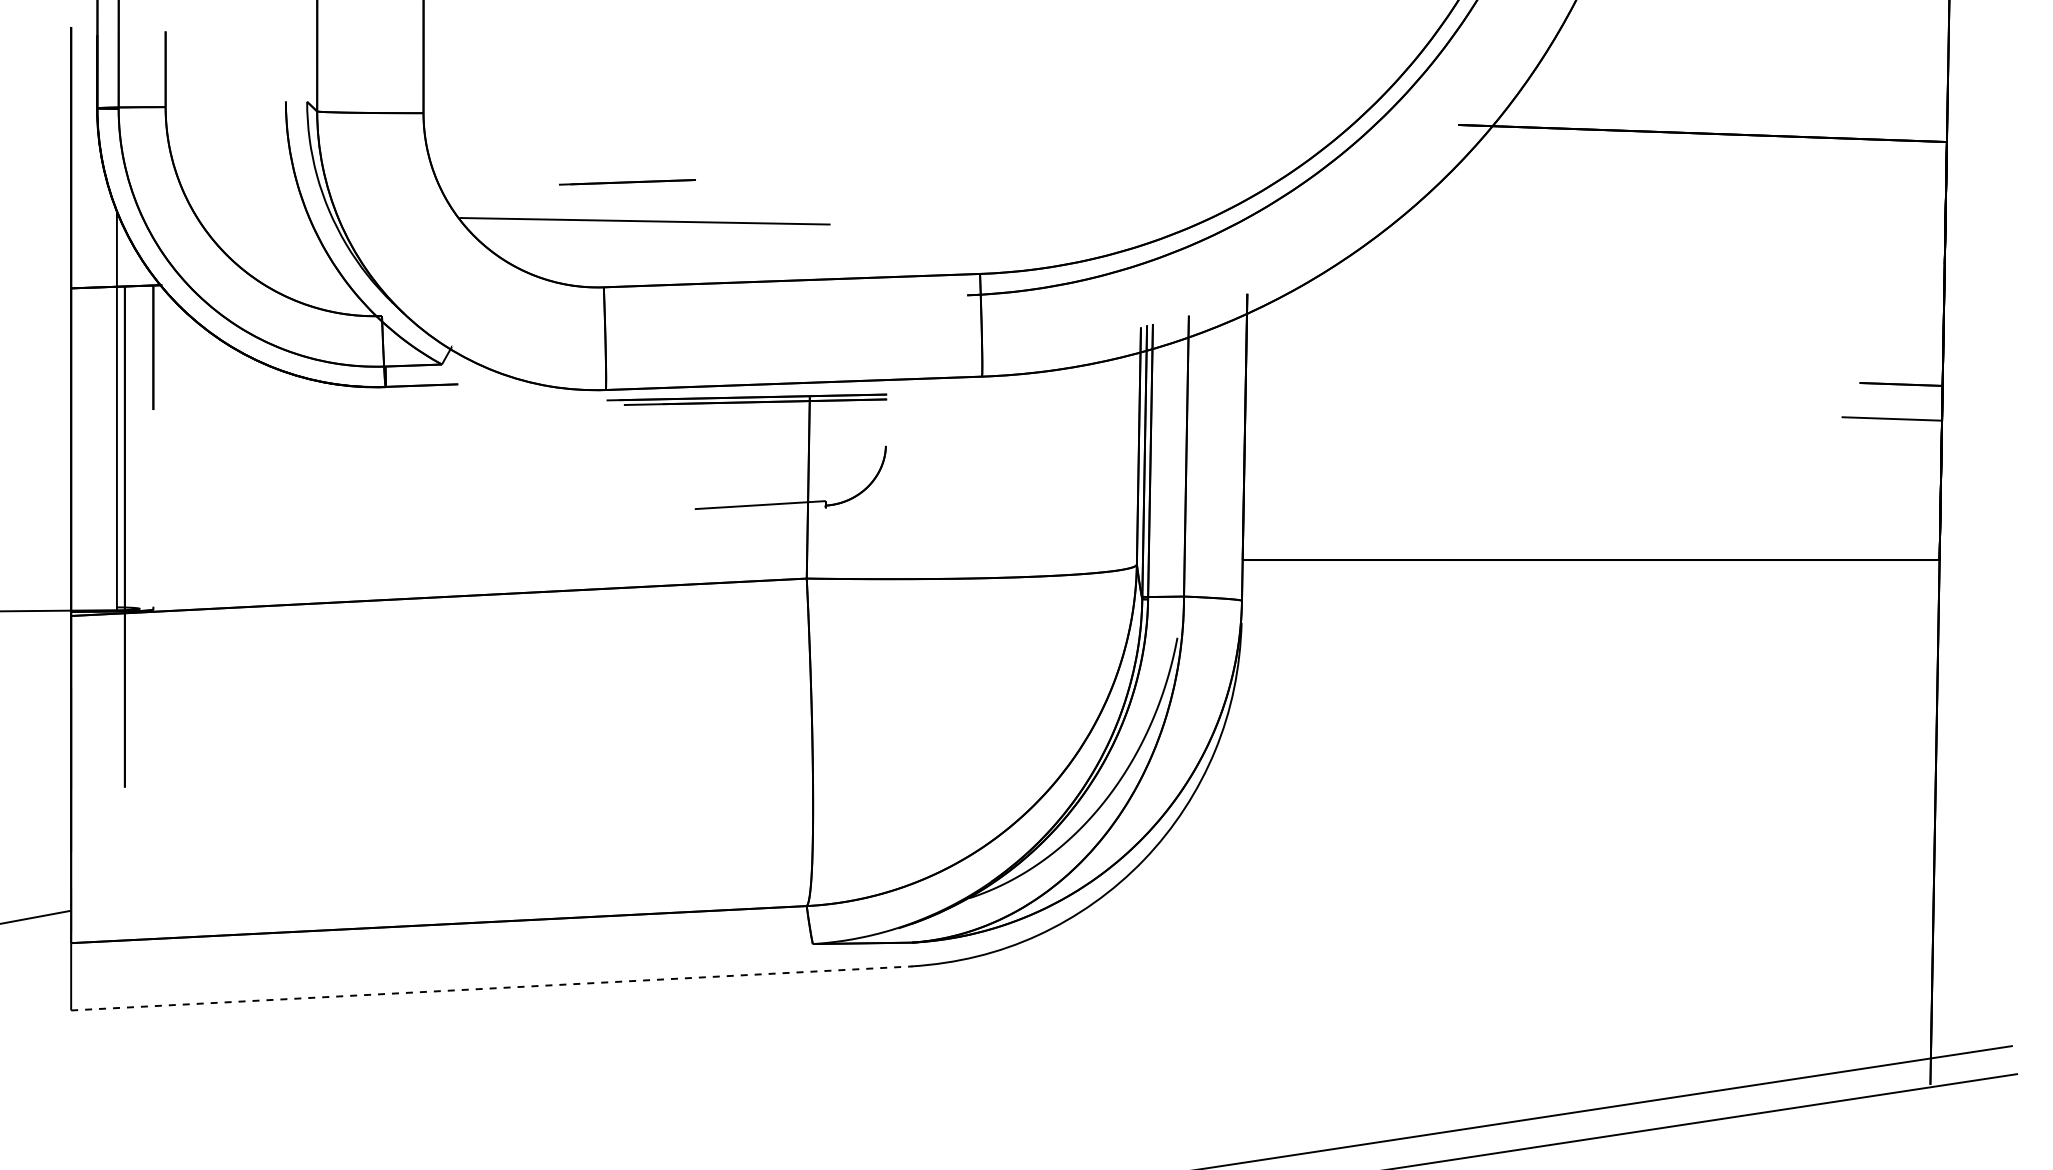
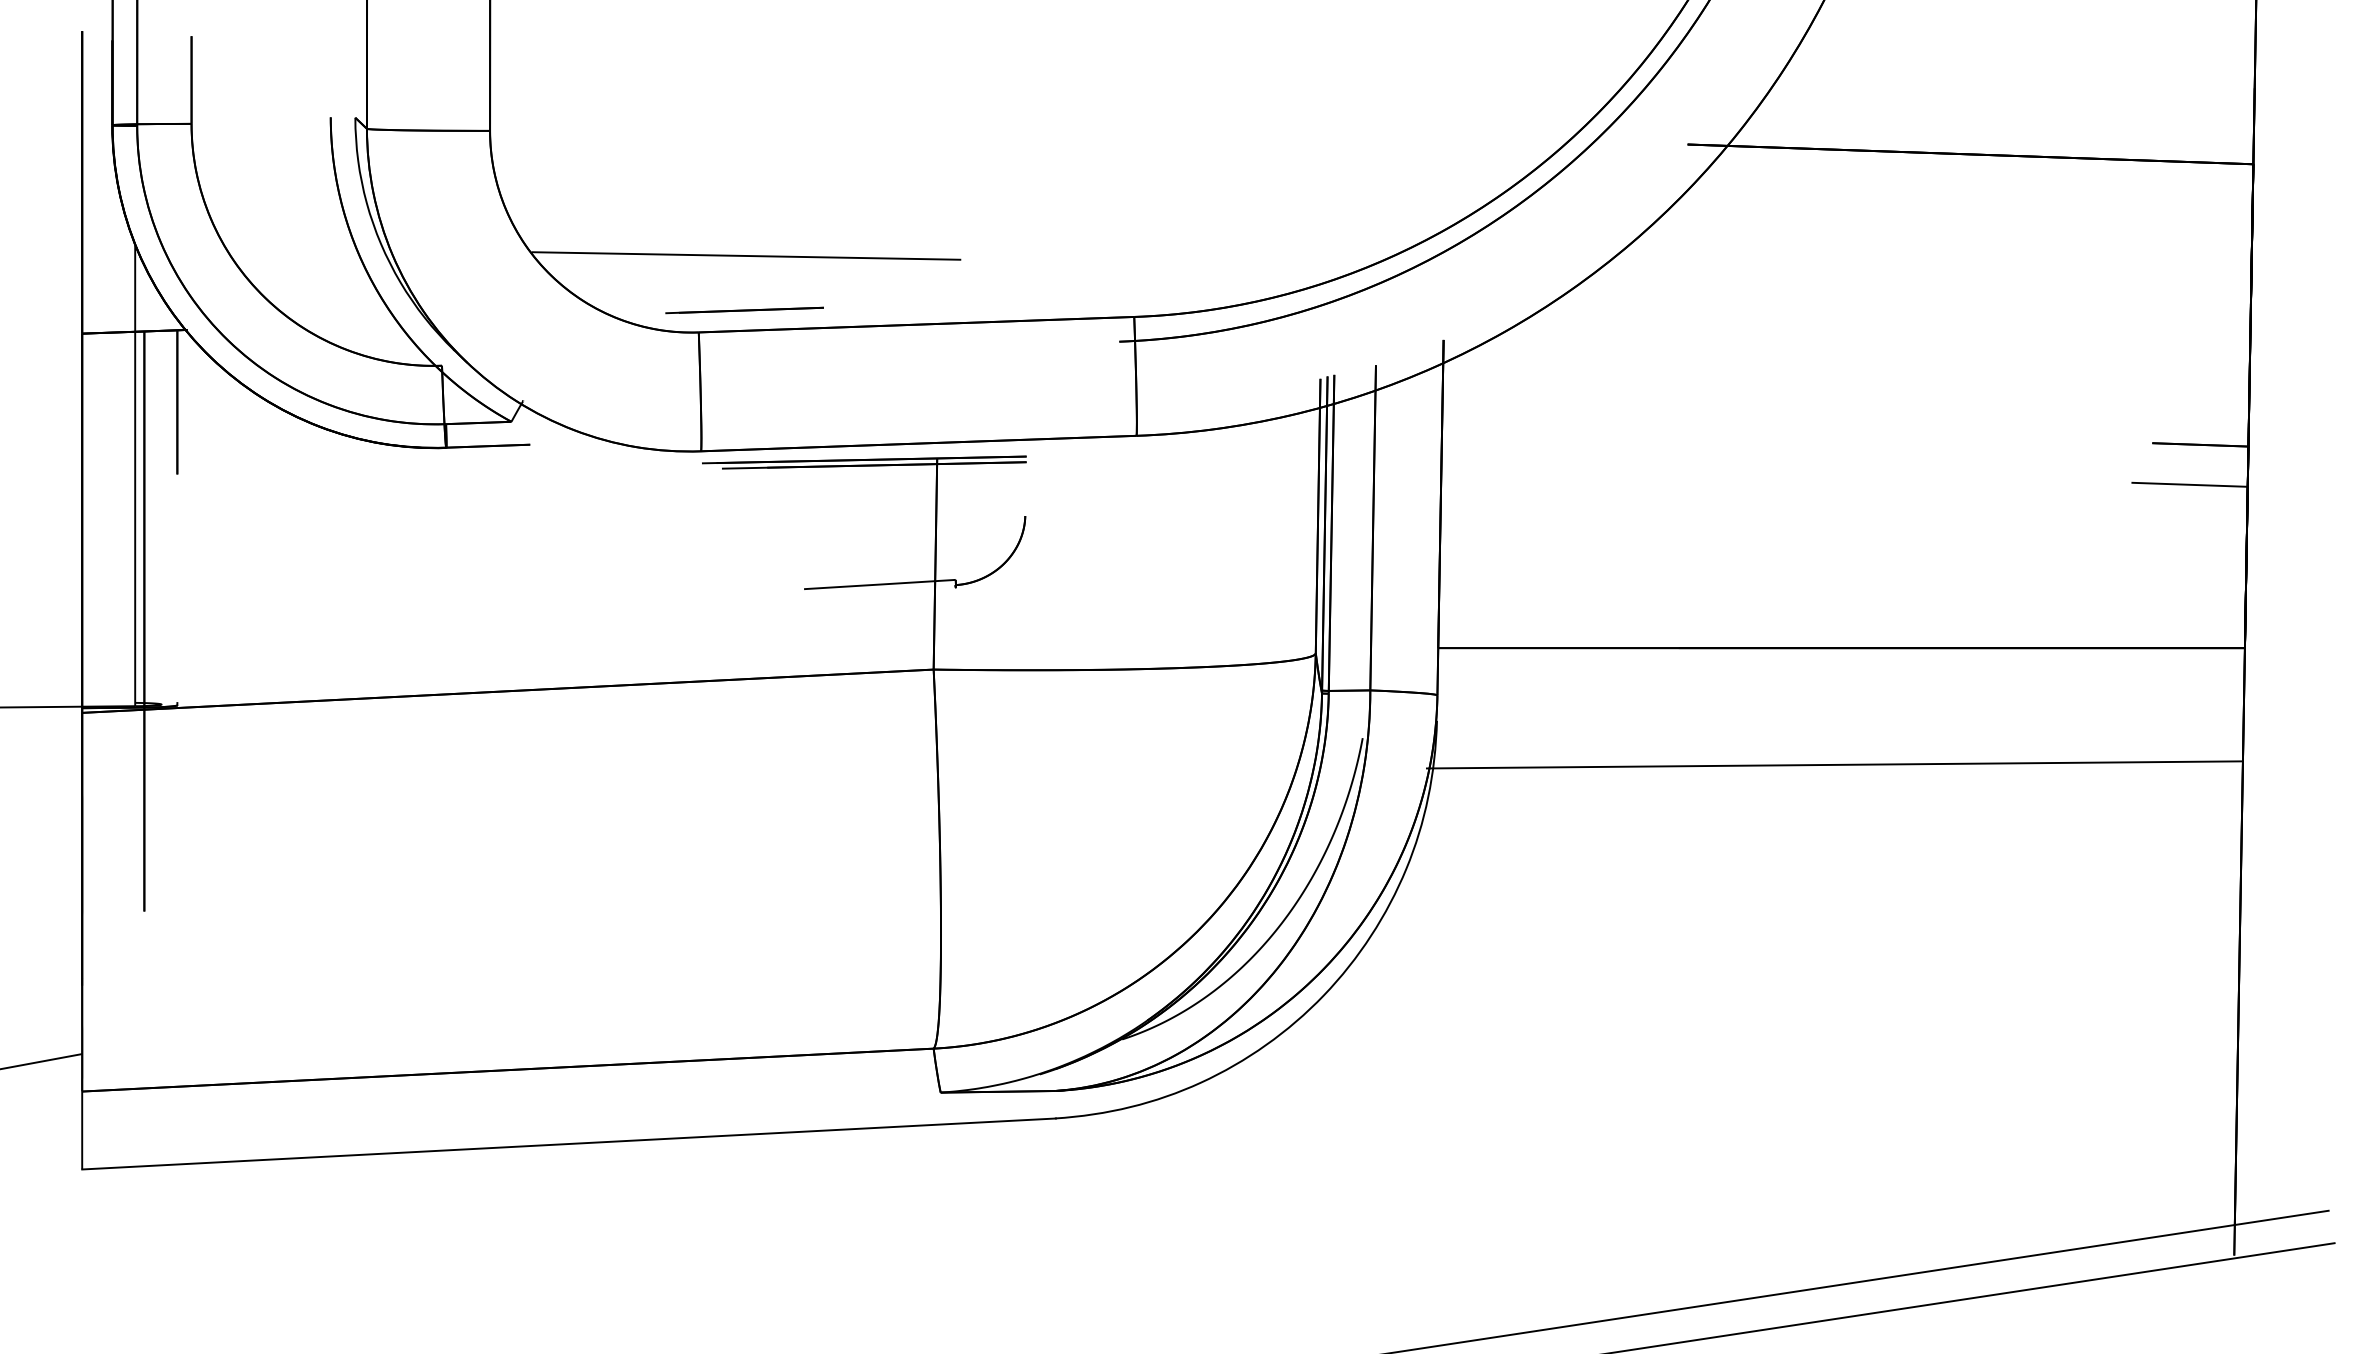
line: (627, 182) -> (744, 310), moved
line: (1584, 660) -> (1833, 764), added
line: (492, 988) -> (569, 1144), dashed -> solid

